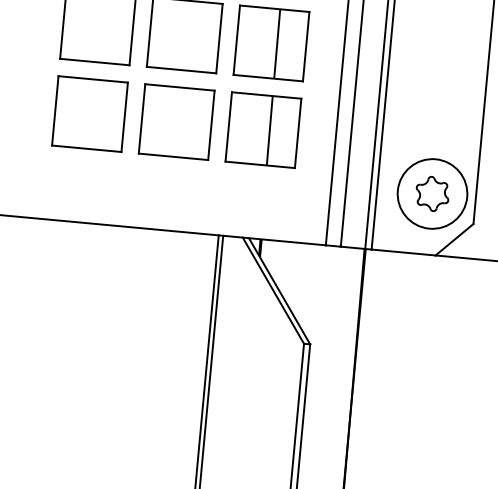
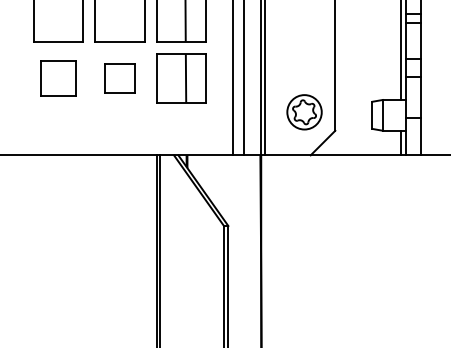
part: (89, 114) -> (58, 78), size x0.7
part: (175, 122) -> (119, 78), size x0.6
circle: (432, 192) -> (304, 111), size x0.7

